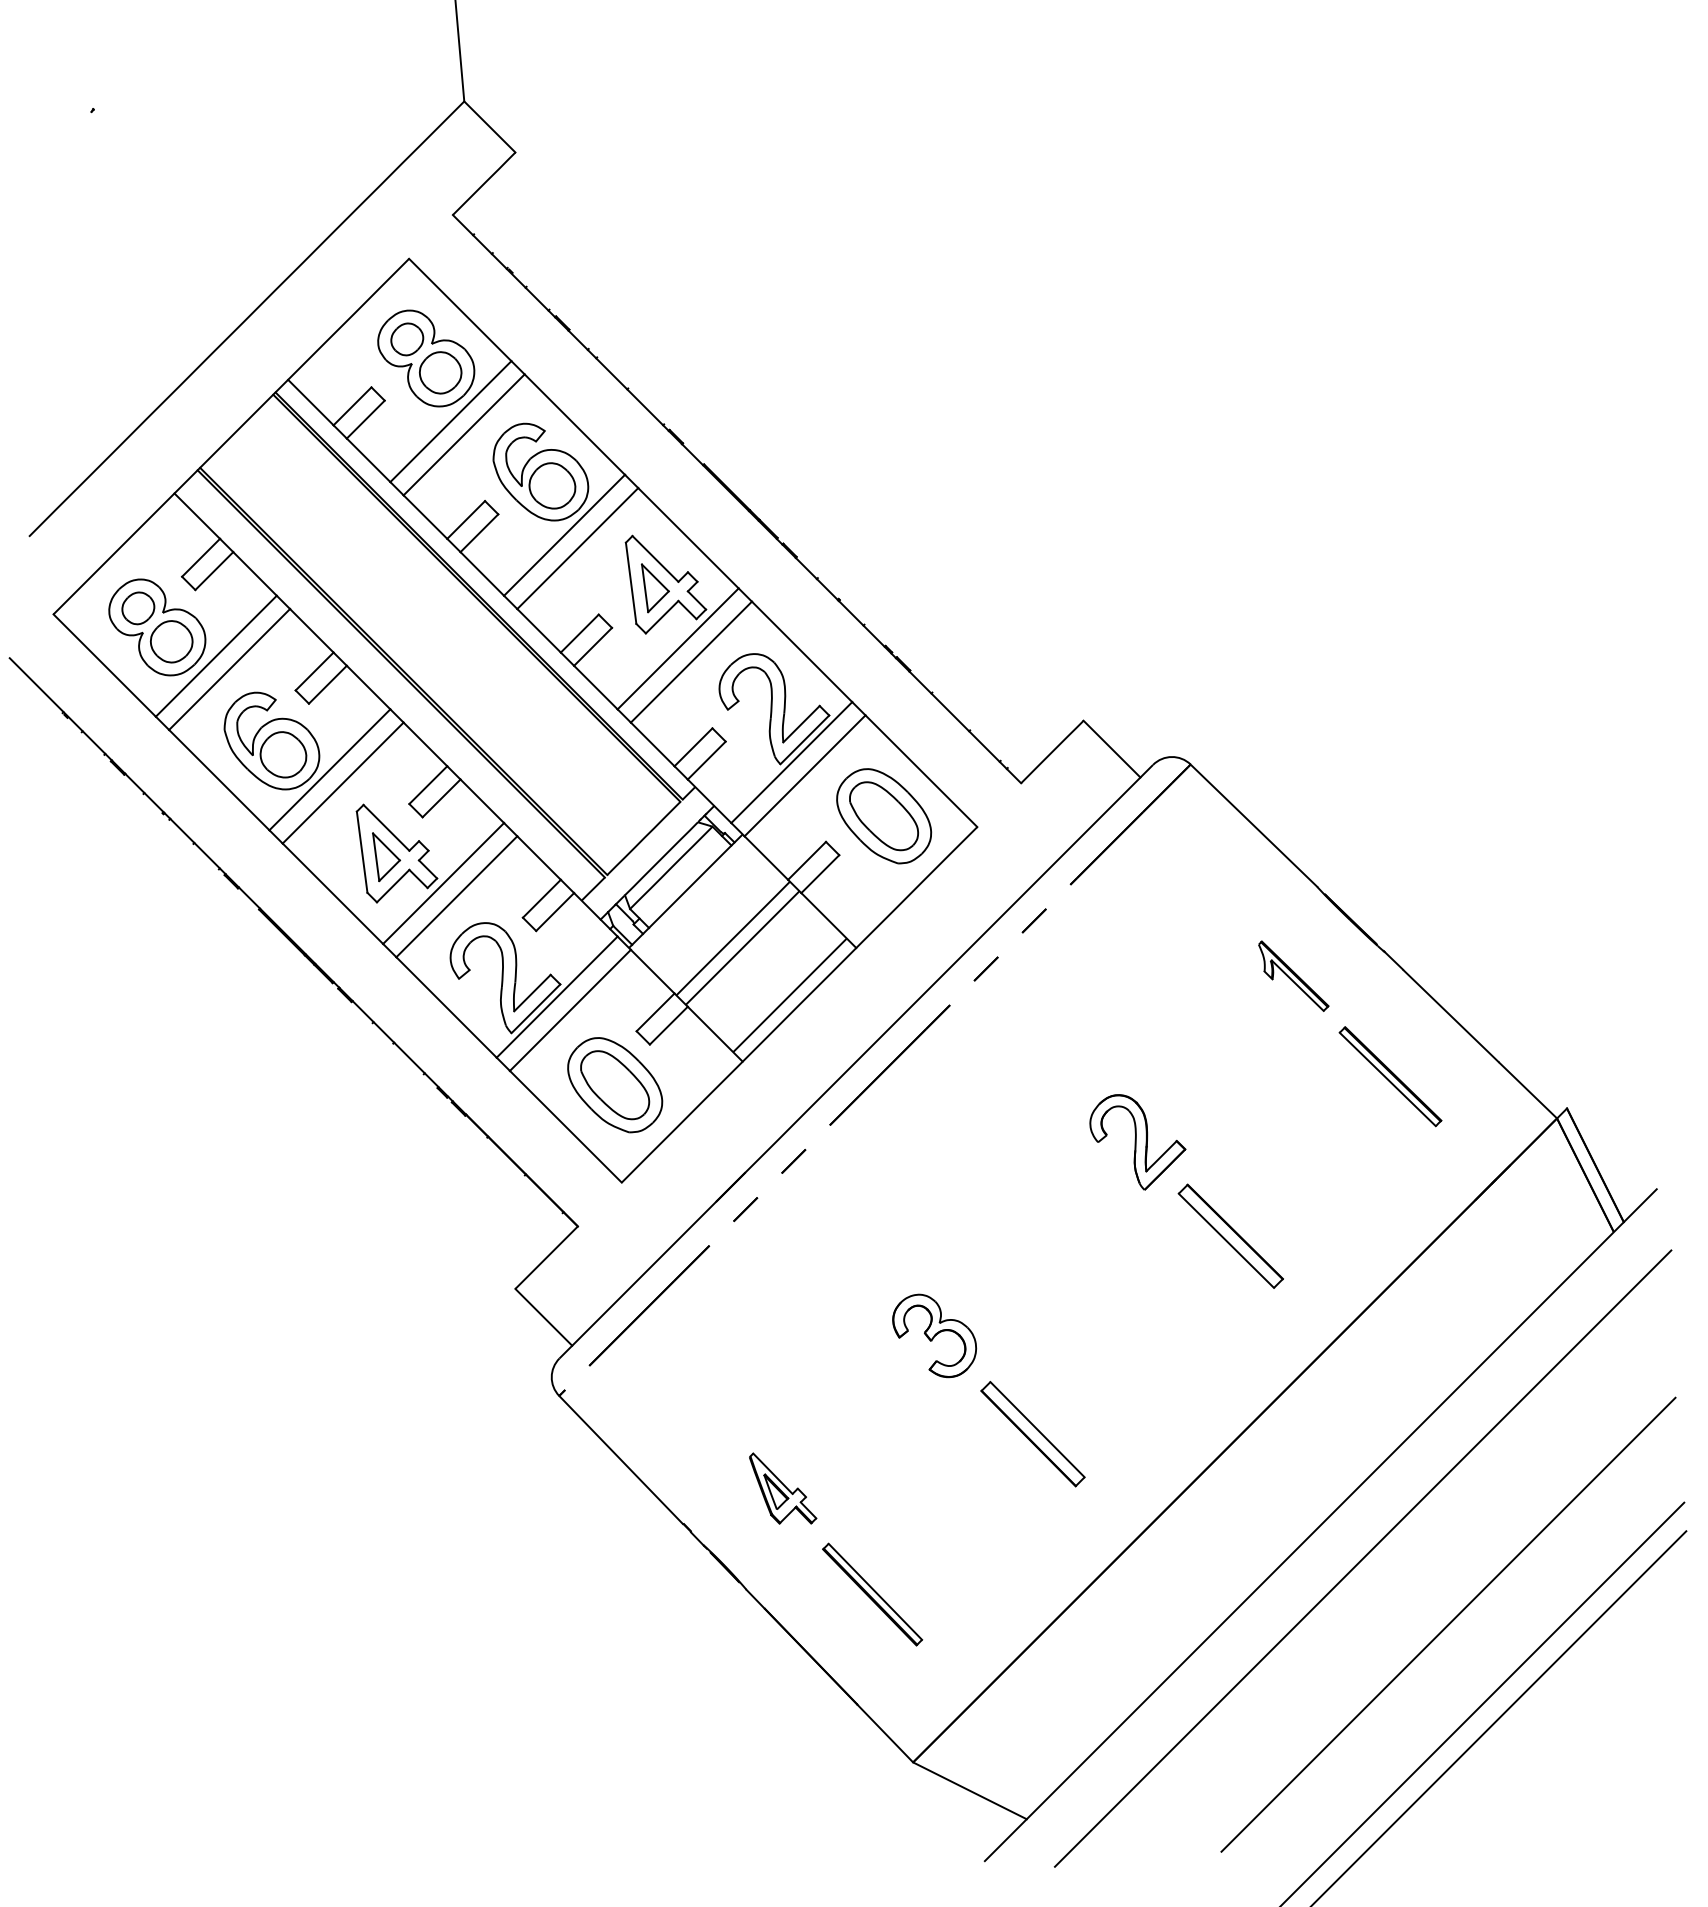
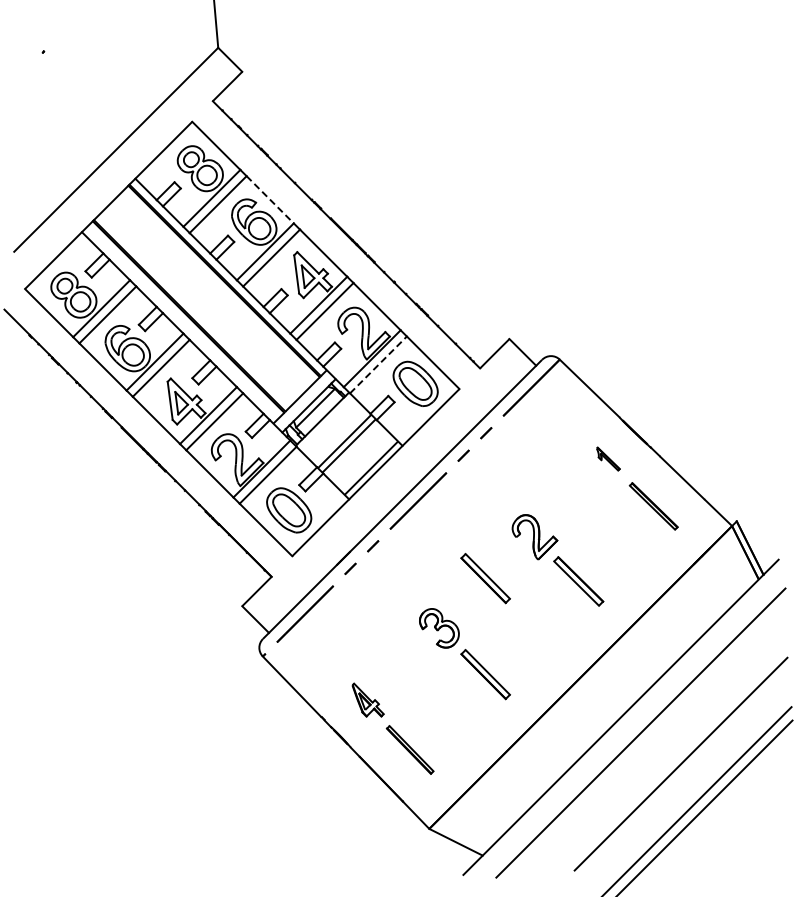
line: (575, 426) -> (270, 200), solid -> dashed
line: (805, 774) -> (378, 364), solid -> dashed
part: (1294, 974) -> (608, 458), size x0.7
part: (1032, 1229) -> (485, 578), added

